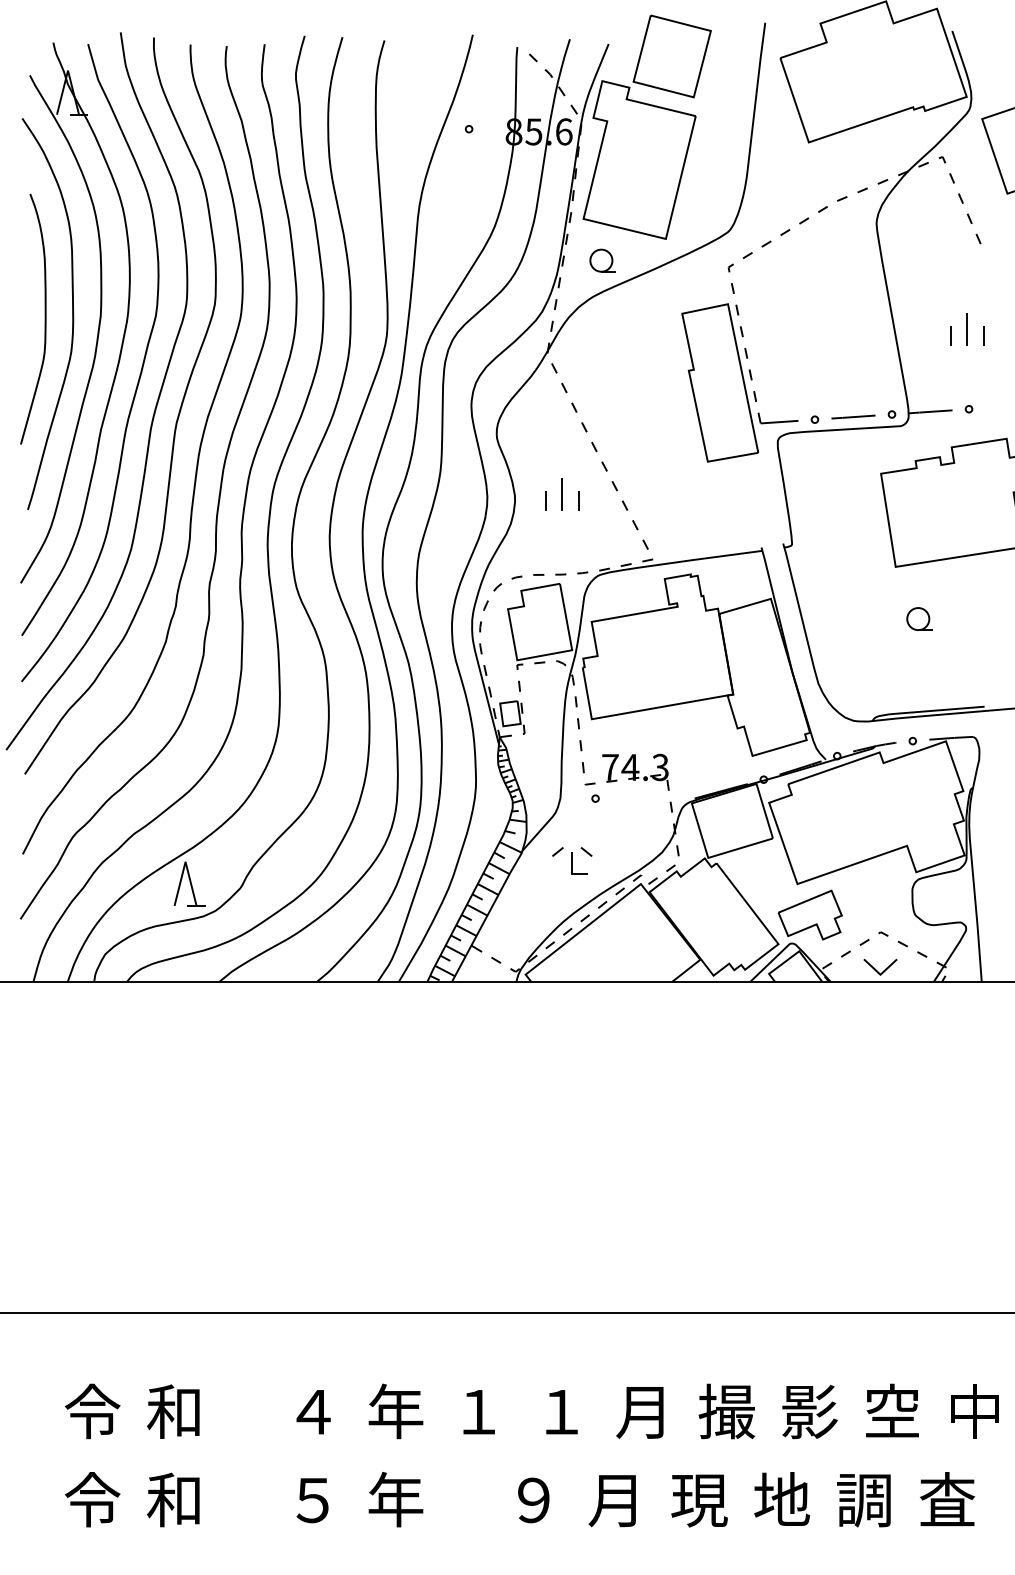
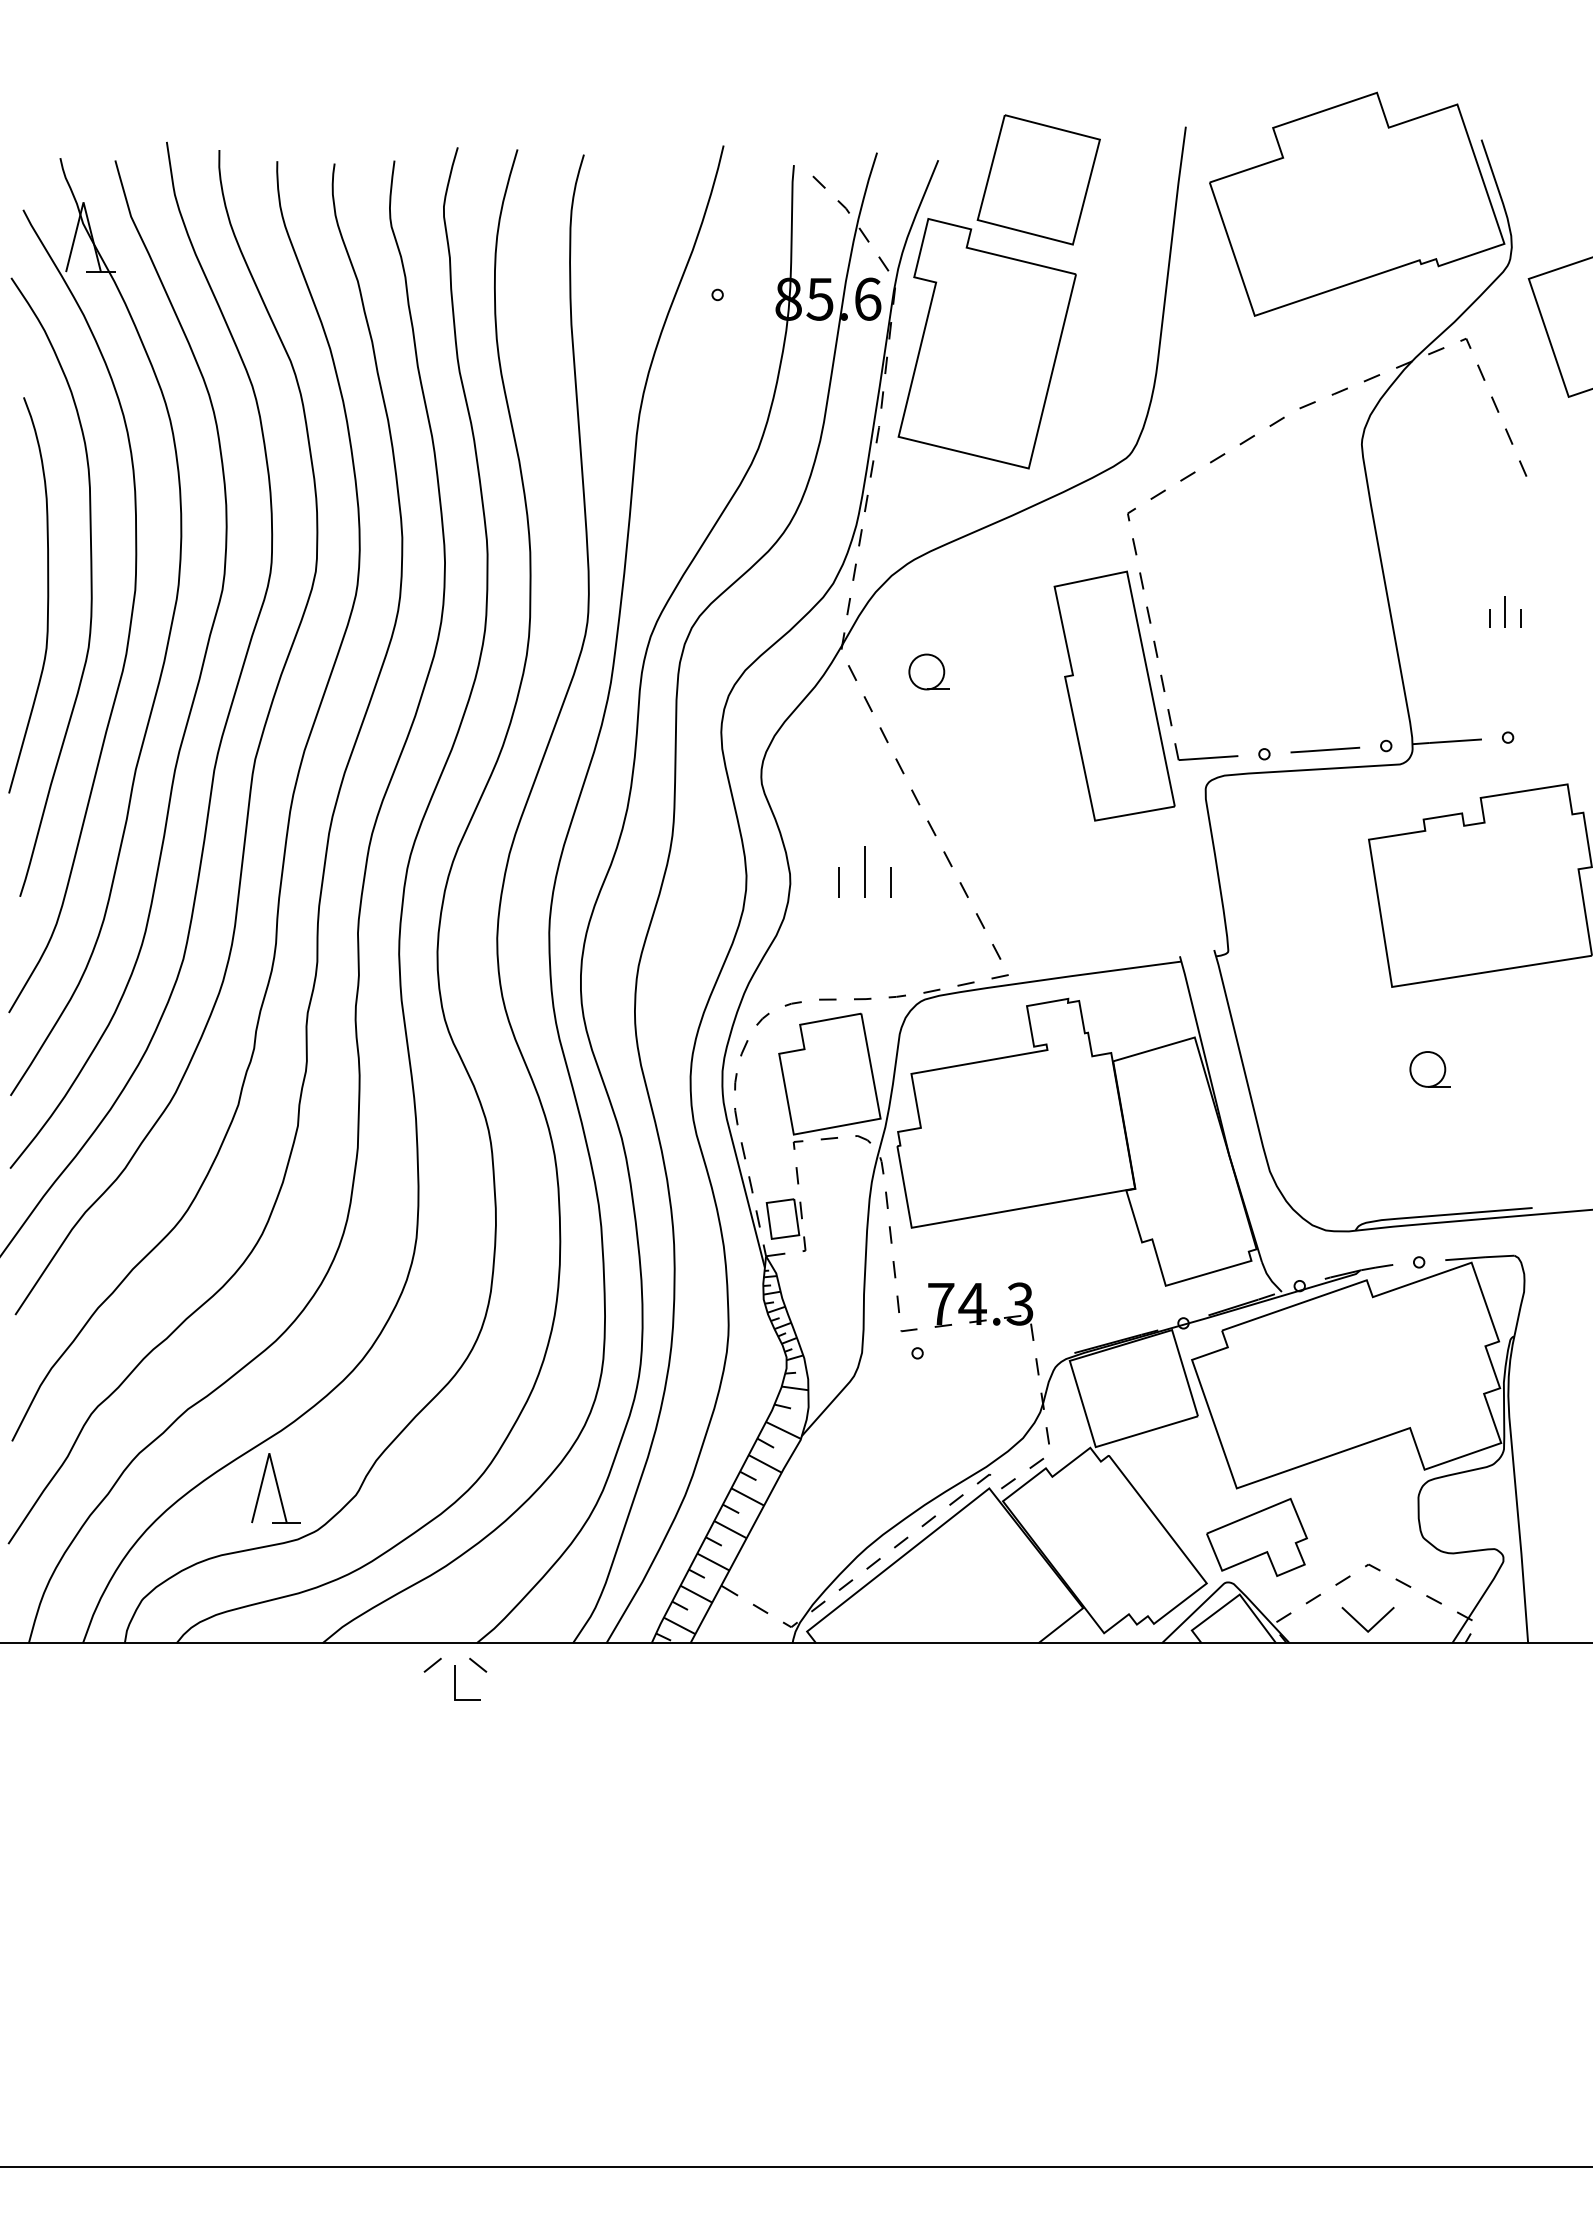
part: (602, 260) -> (928, 671), moved
part: (967, 329) -> (1505, 611), size x0.6
part: (572, 860) -> (455, 1678), moved

